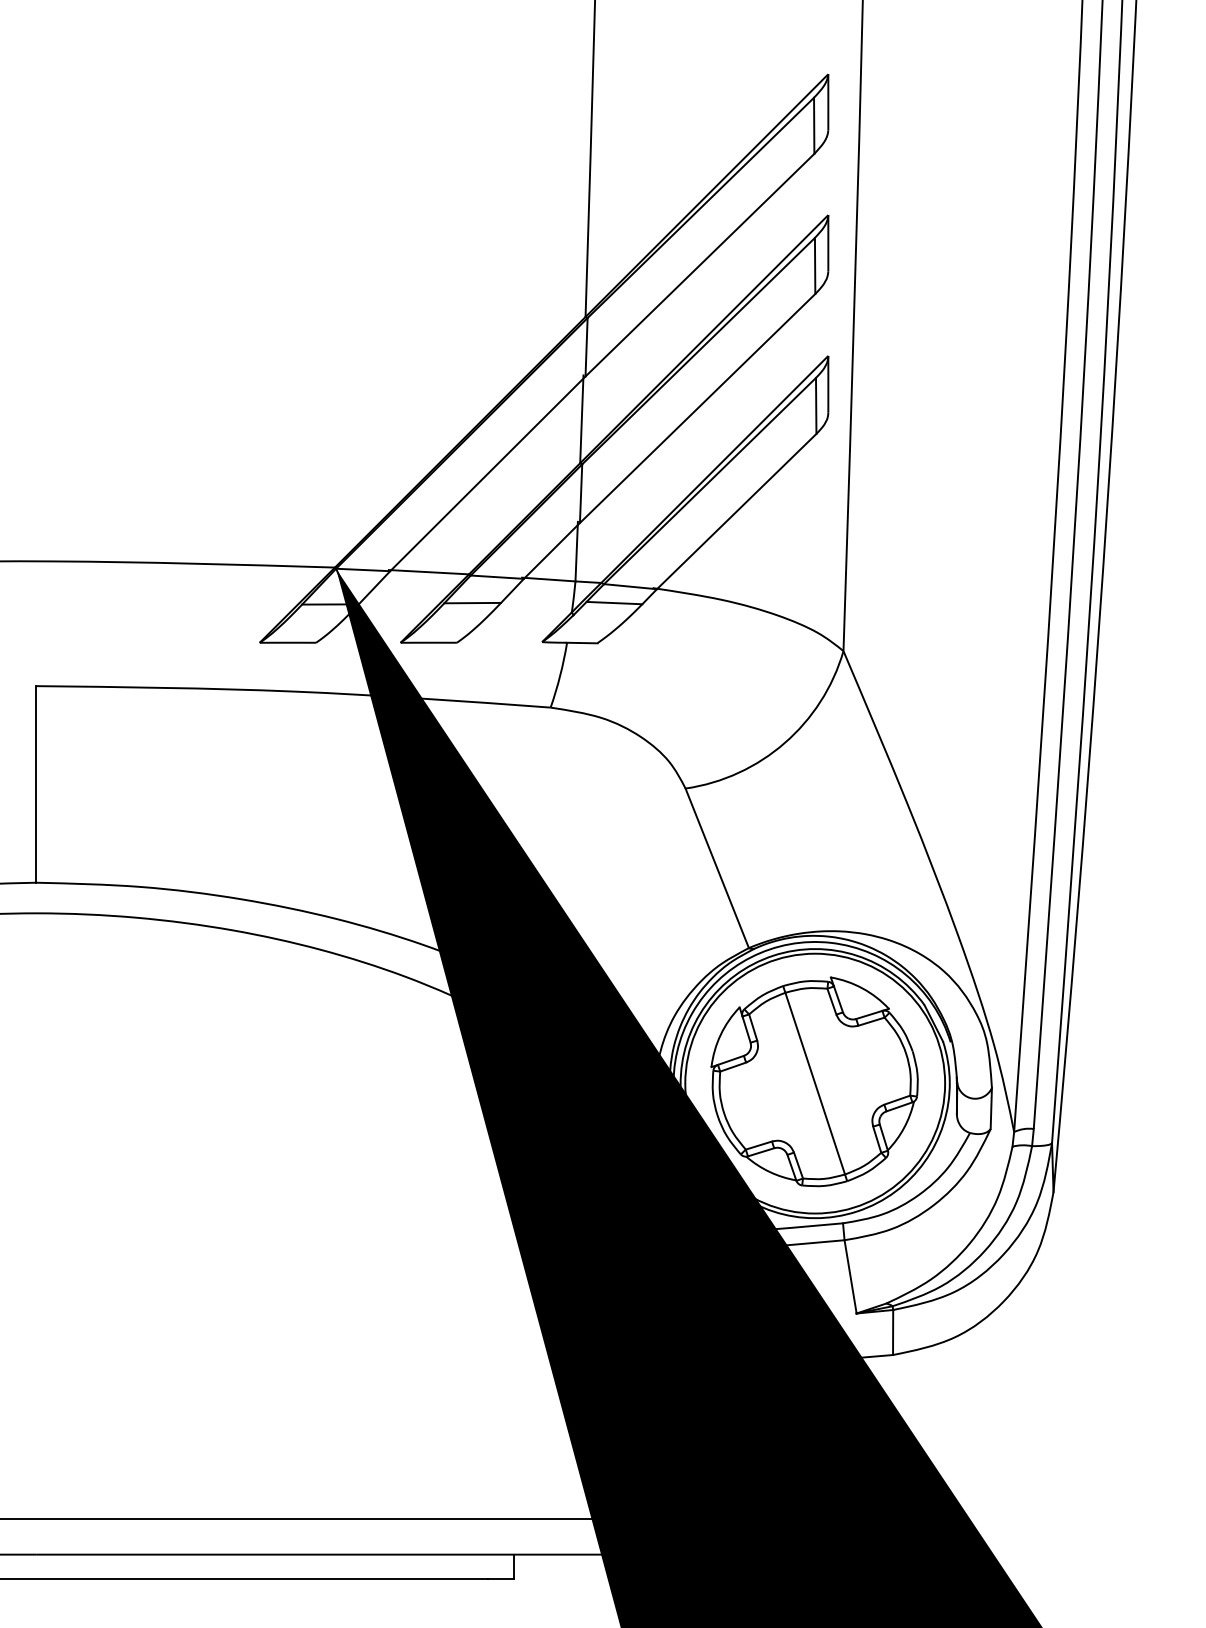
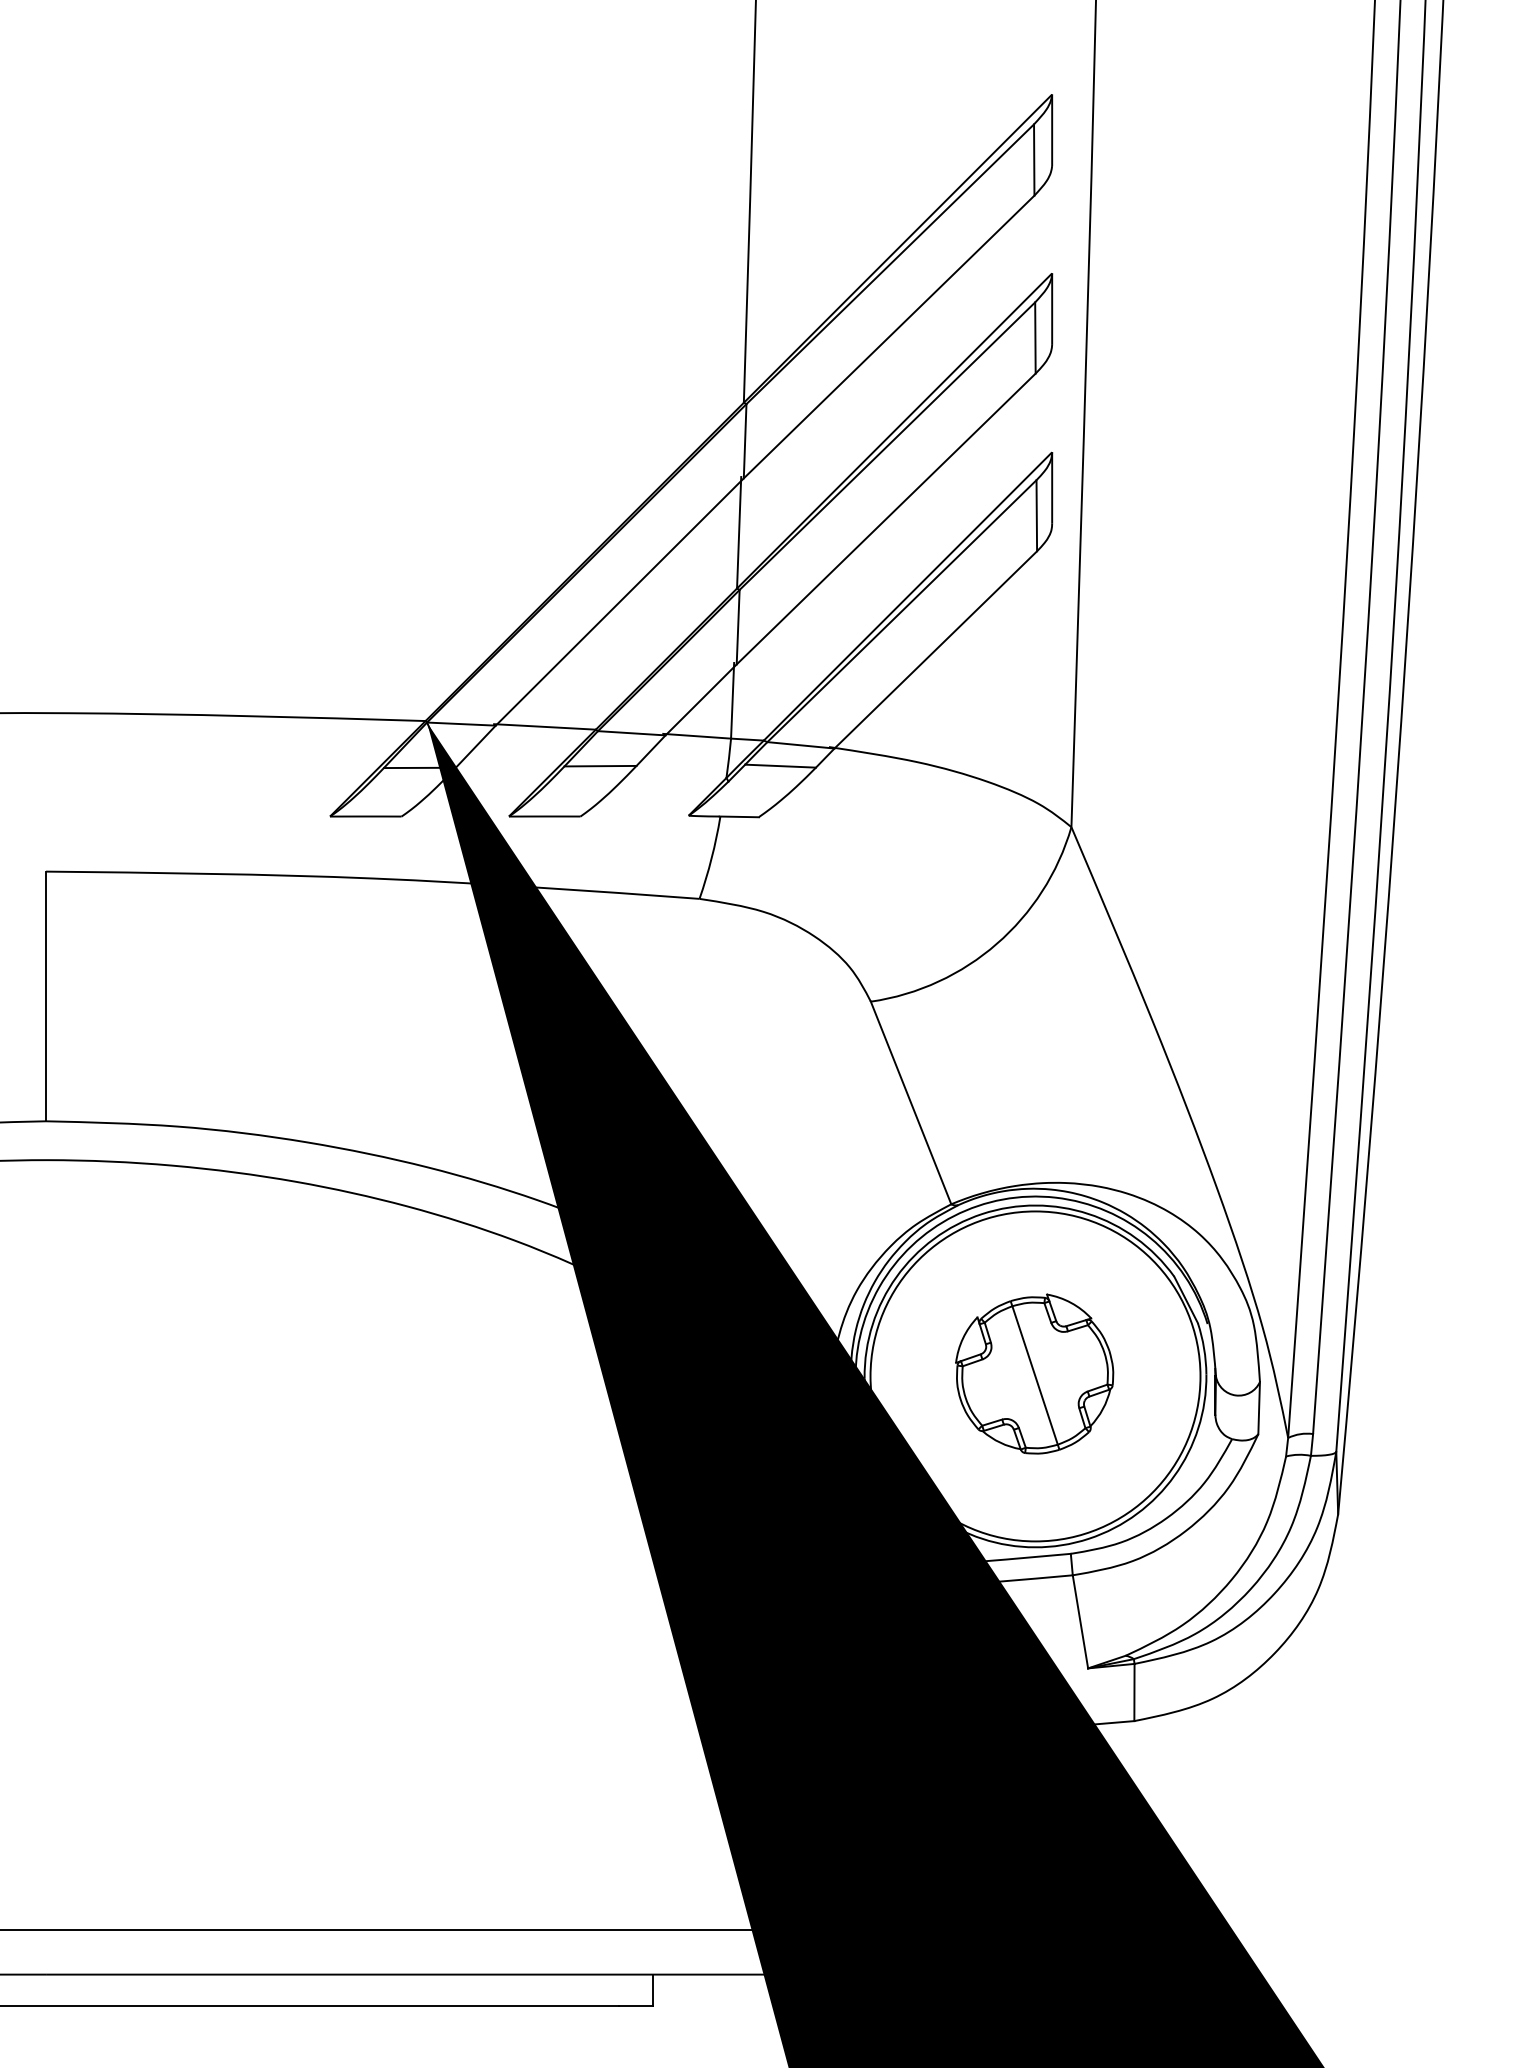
part: (814, 1081) -> (1034, 1373), size x0.6

